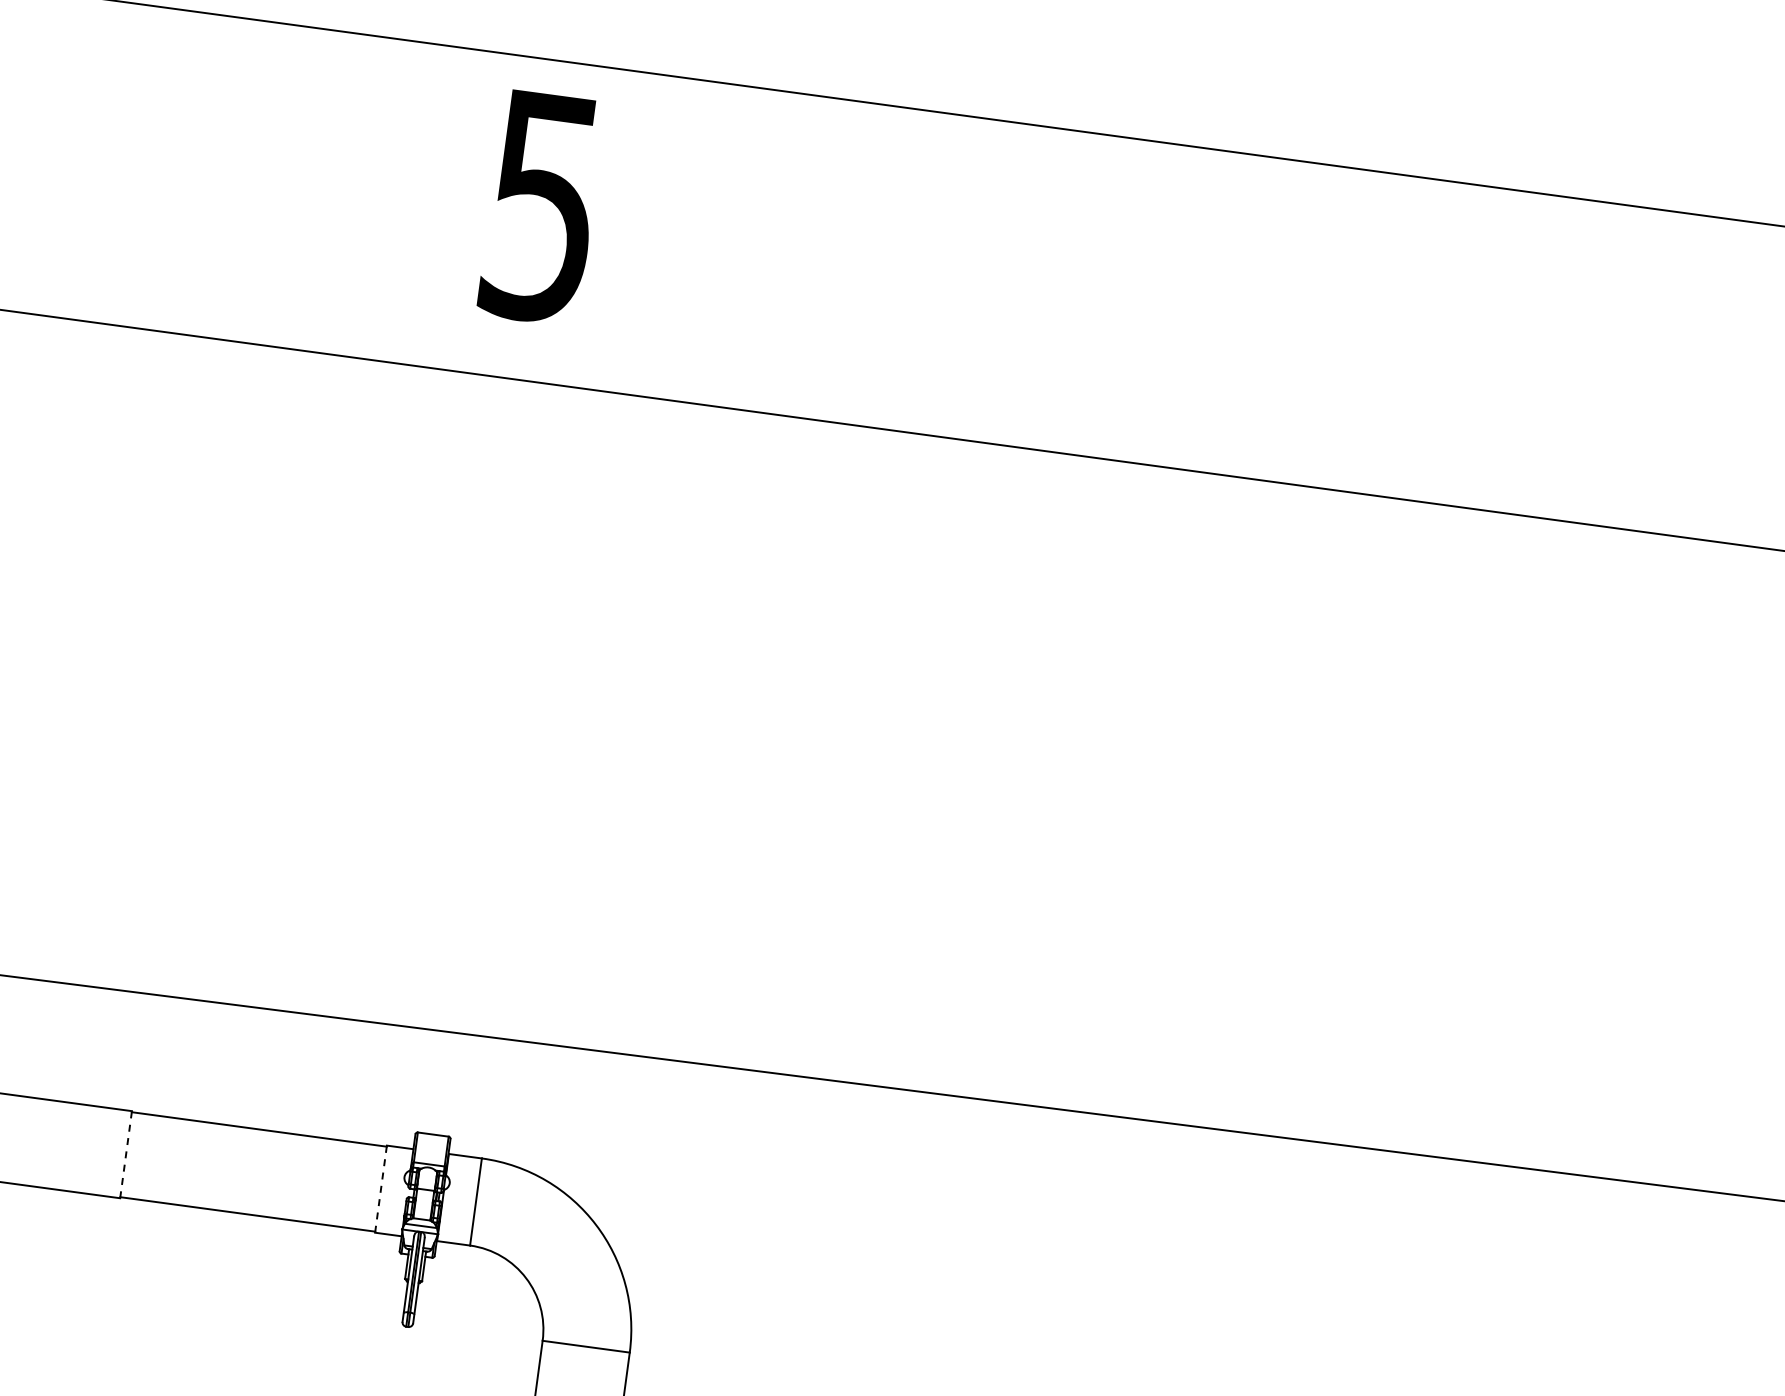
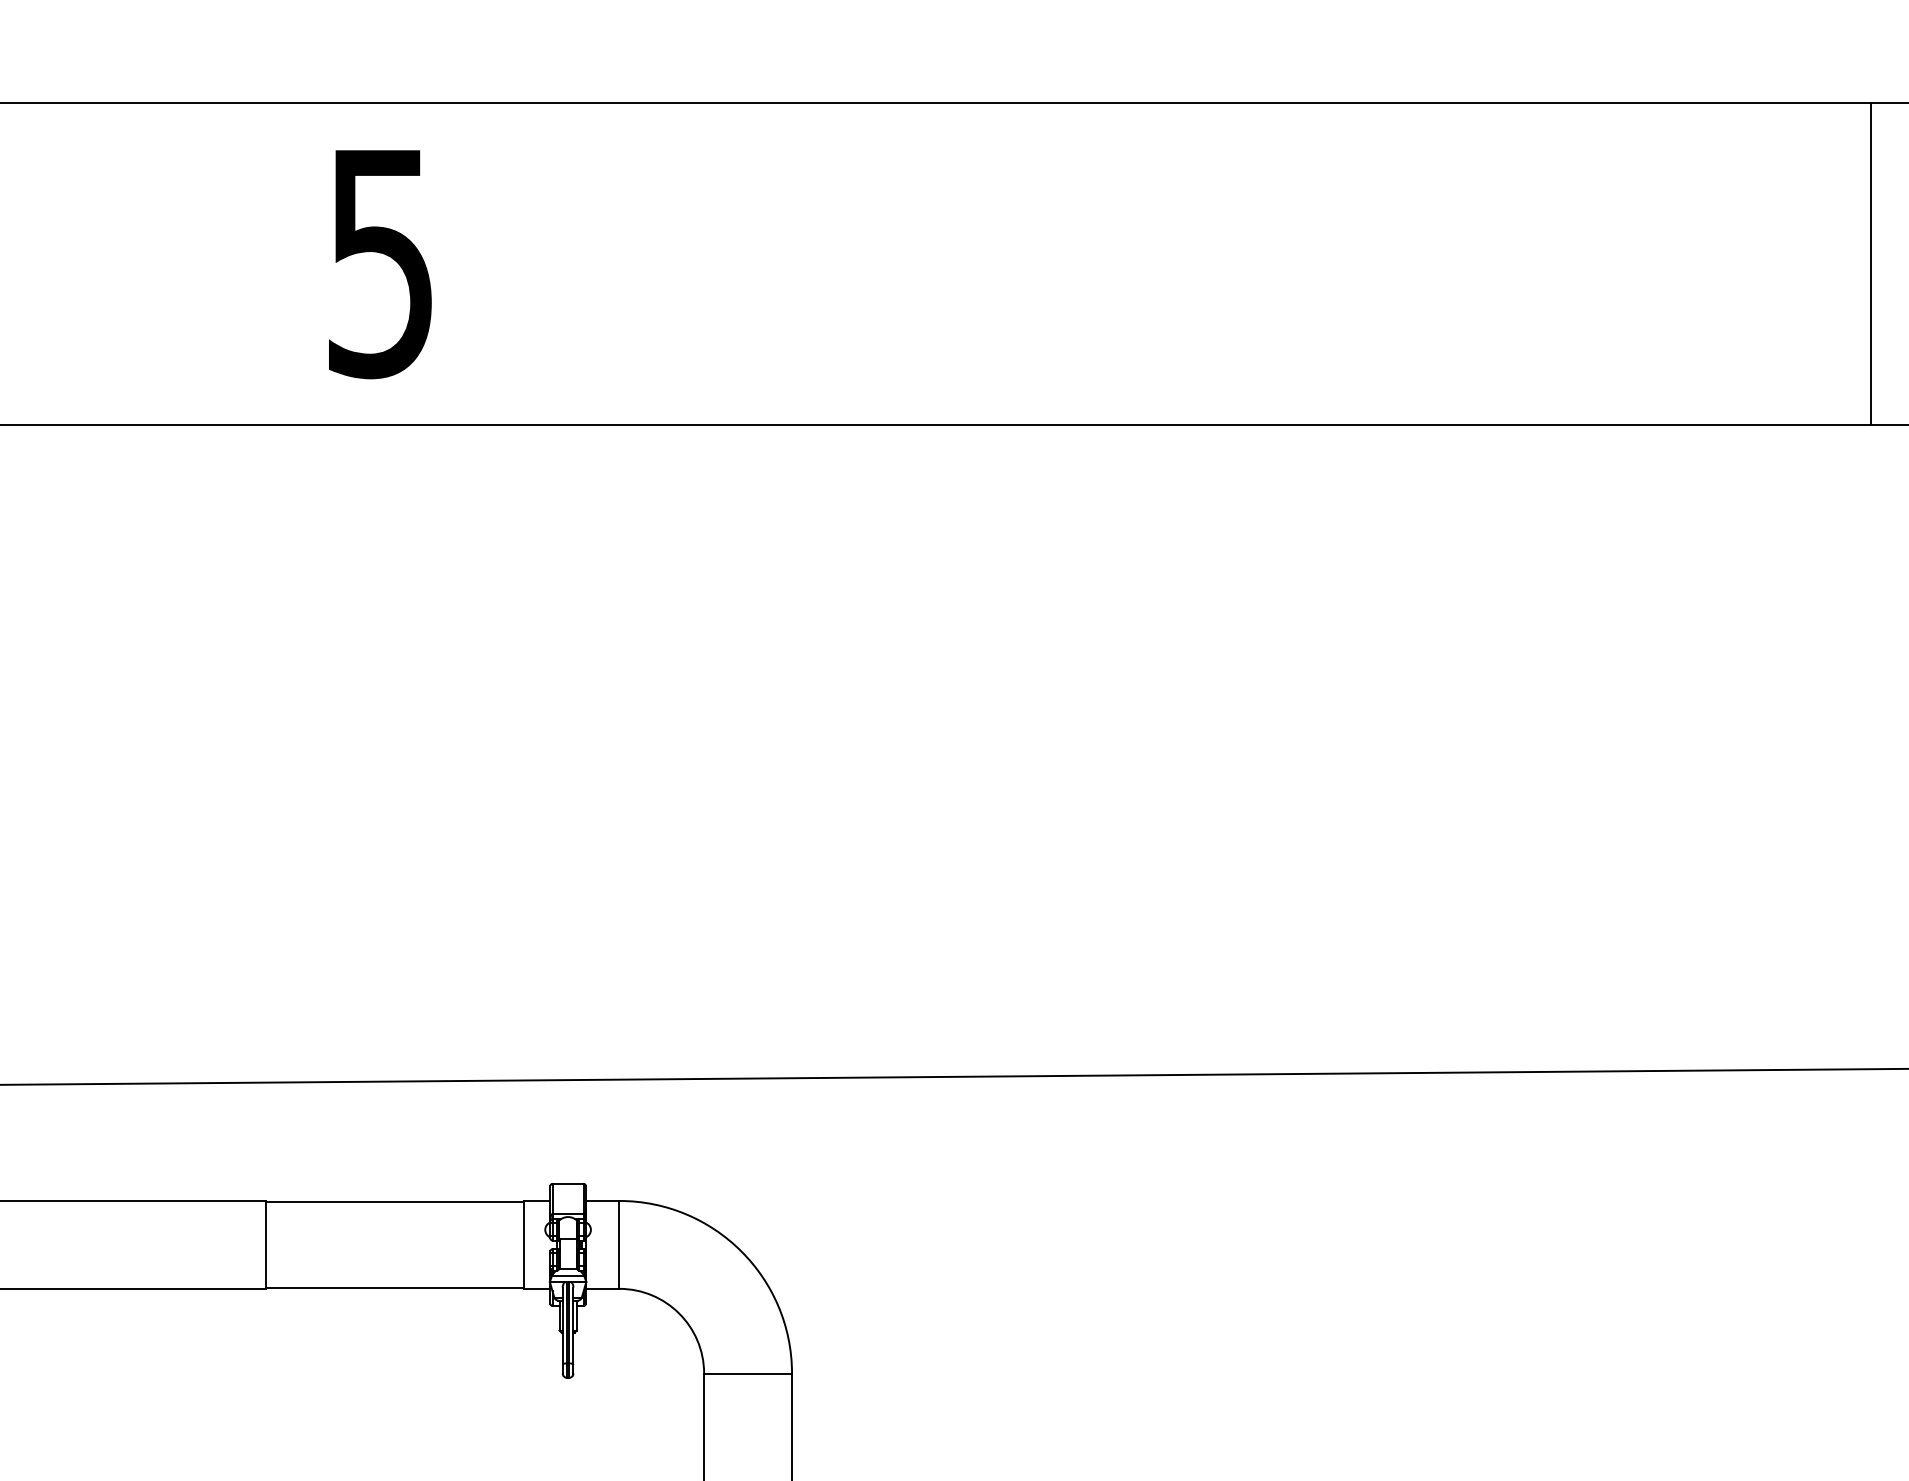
text: (541, 208) -> (380, 264), moved
line: (126, 1154) -> (266, 1244), dashed -> solid
line: (380, 1188) -> (523, 1244), dashed -> solid

